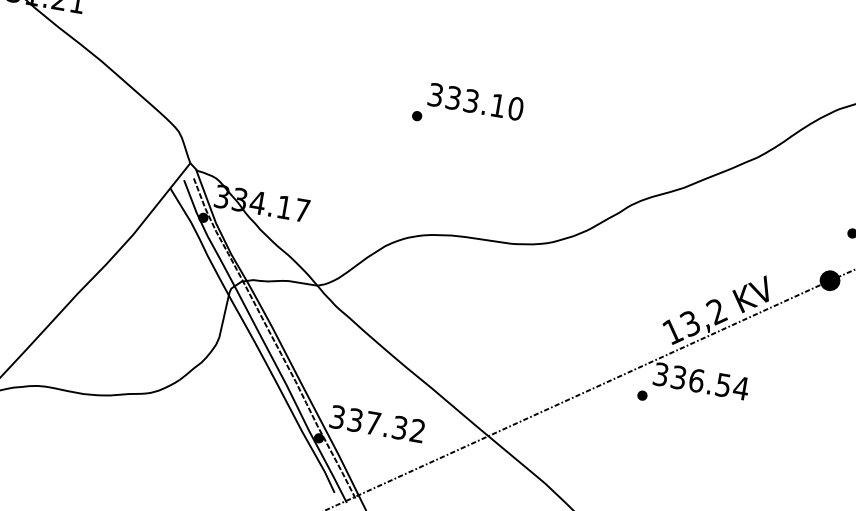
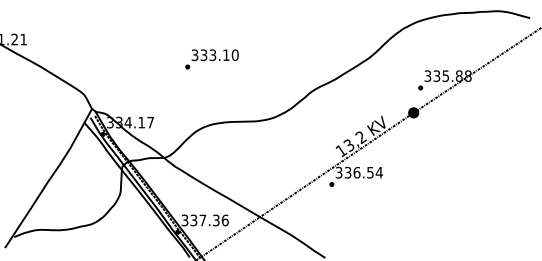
text: (467, 109) -> (211, 59), moved
text: (416, 430) -> (224, 220), 337.32 -> 337.36

